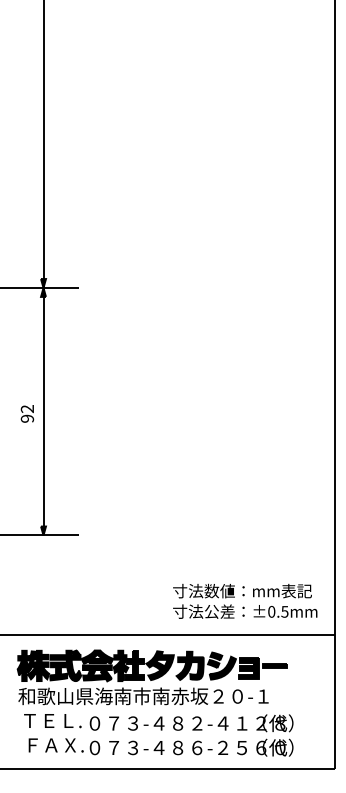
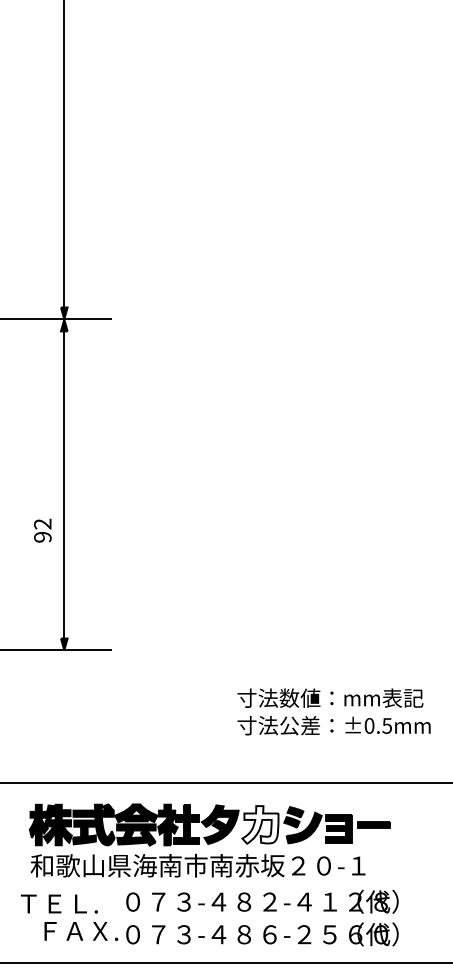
part: (27, 413) -> (42, 530), moved
text: (245, 600) -> (334, 710), moved
fill: (189, 665) -> (259, 824), removed
text: (52, 721) -> (58, 904), moved

